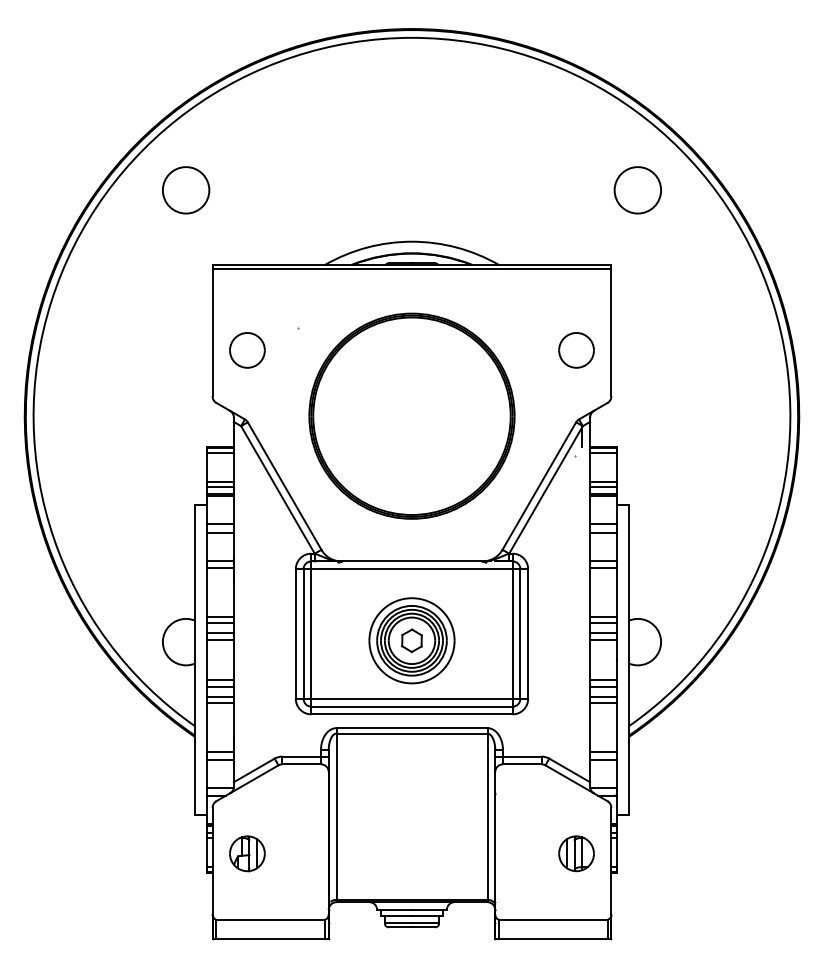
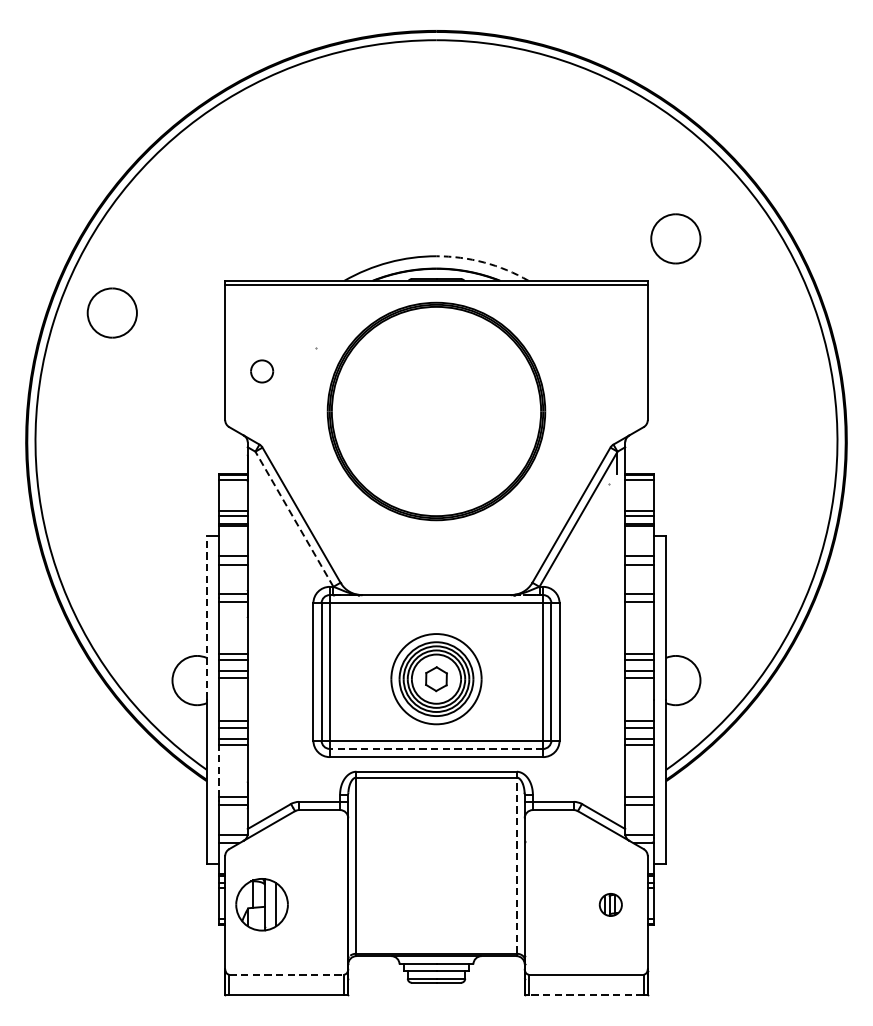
part: (186, 190) -> (112, 313), moved
part: (637, 190) -> (675, 239), moved
arc: (456, 247) -> (483, 262), solid -> dashed
part: (247, 350) -> (262, 371), size x0.6
part: (576, 350) -> (610, 371), removed
part: (411, 415) -> (435, 410), moved
line: (277, 489) -> (293, 518), solid -> dashed
line: (195, 582) -> (207, 617), solid -> dashed
line: (412, 706) -> (437, 748), solid -> dashed
line: (206, 727) -> (218, 771), solid -> dashed
line: (487, 816) -> (516, 865), solid -> dashed
part: (247, 853) -> (262, 904), size x1.4
part: (576, 853) -> (610, 904), size x0.6
line: (271, 919) -> (287, 974), solid -> dashed
line: (552, 938) -> (585, 994), solid -> dashed

